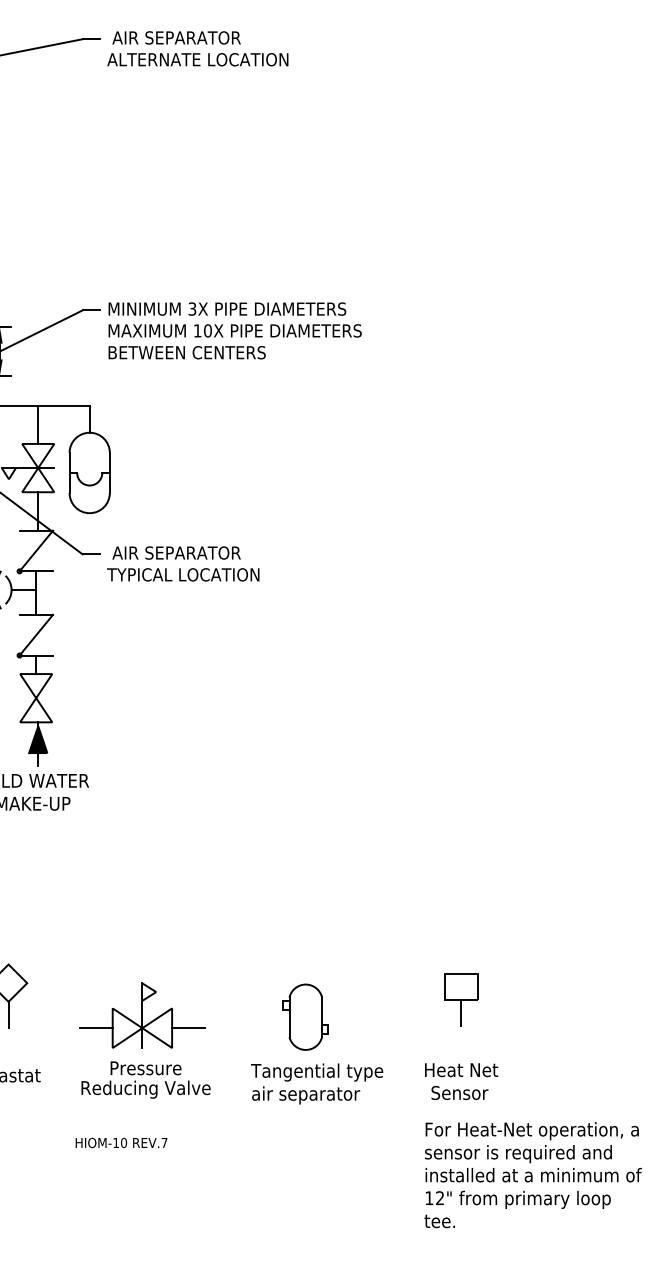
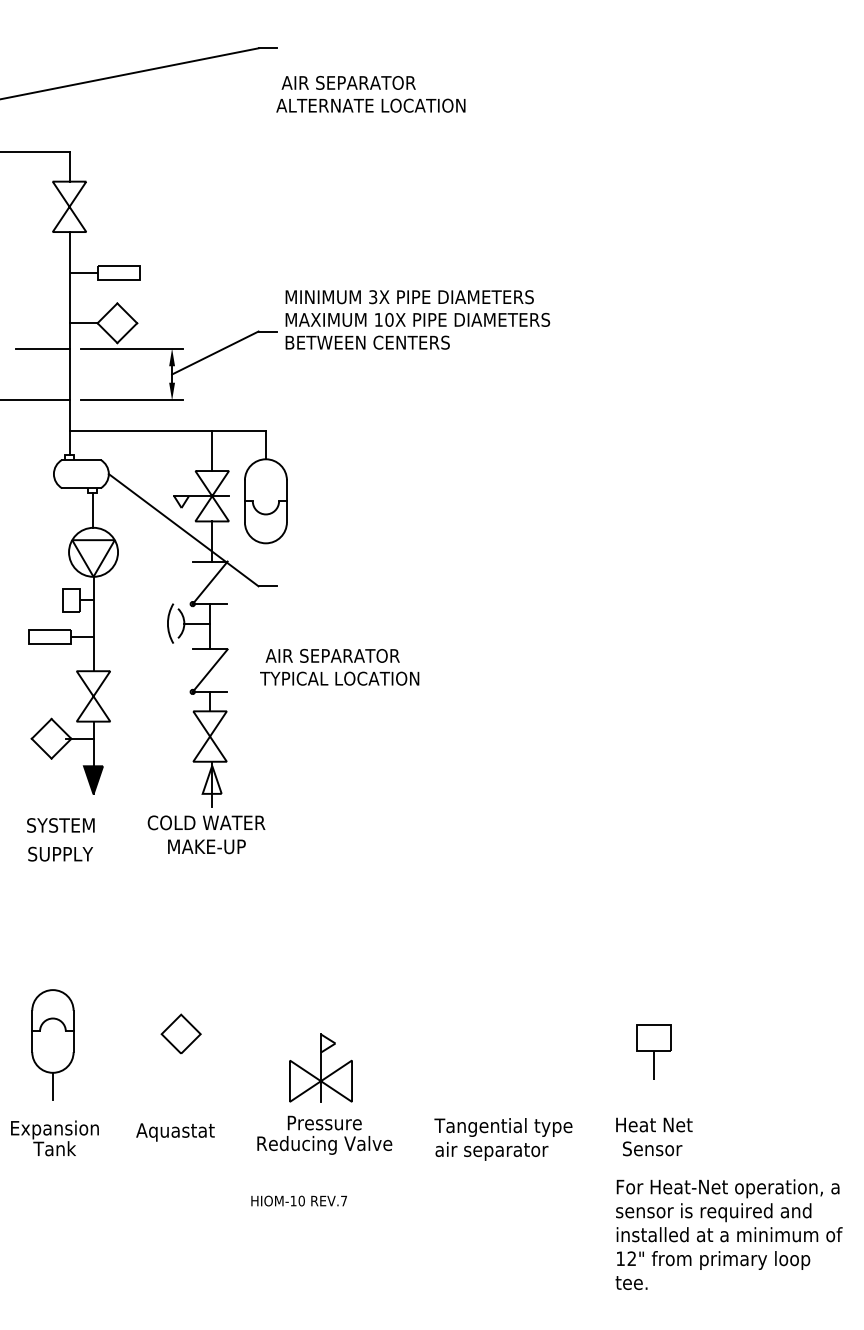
text: (197, 48) -> (370, 94), moved
text: (234, 330) -> (417, 319), moved
text: (183, 564) -> (339, 667), moved
fill: (37, 739) -> (211, 779), removed
line: (8, 1015) -> (181, 1067), removed
part: (305, 1017) -> (491, 1069), removed
line: (95, 1028) -> (272, 1081), removed
line: (188, 1028) -> (369, 1081), removed

